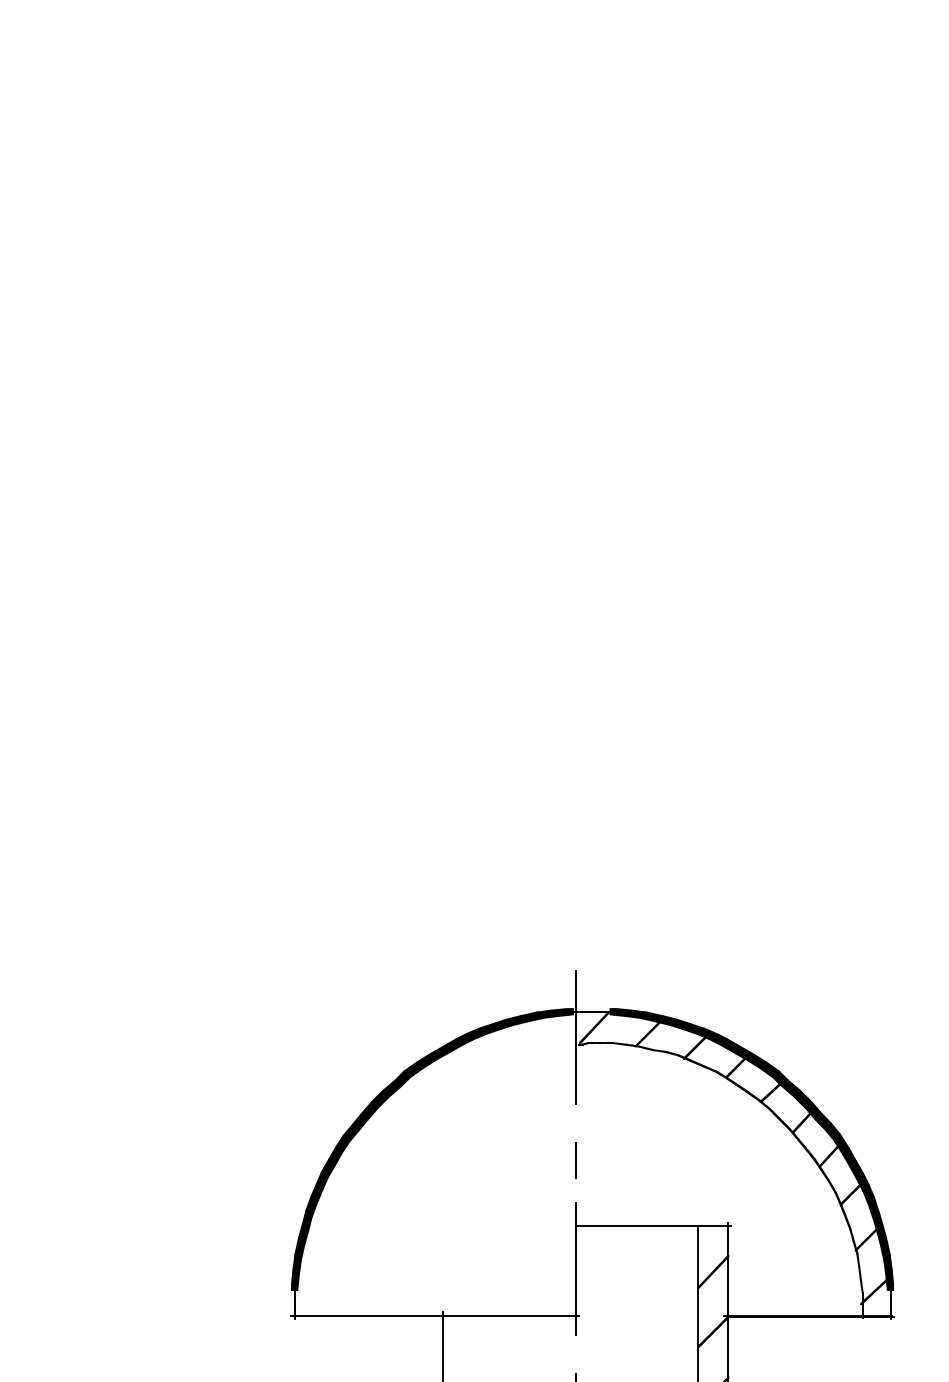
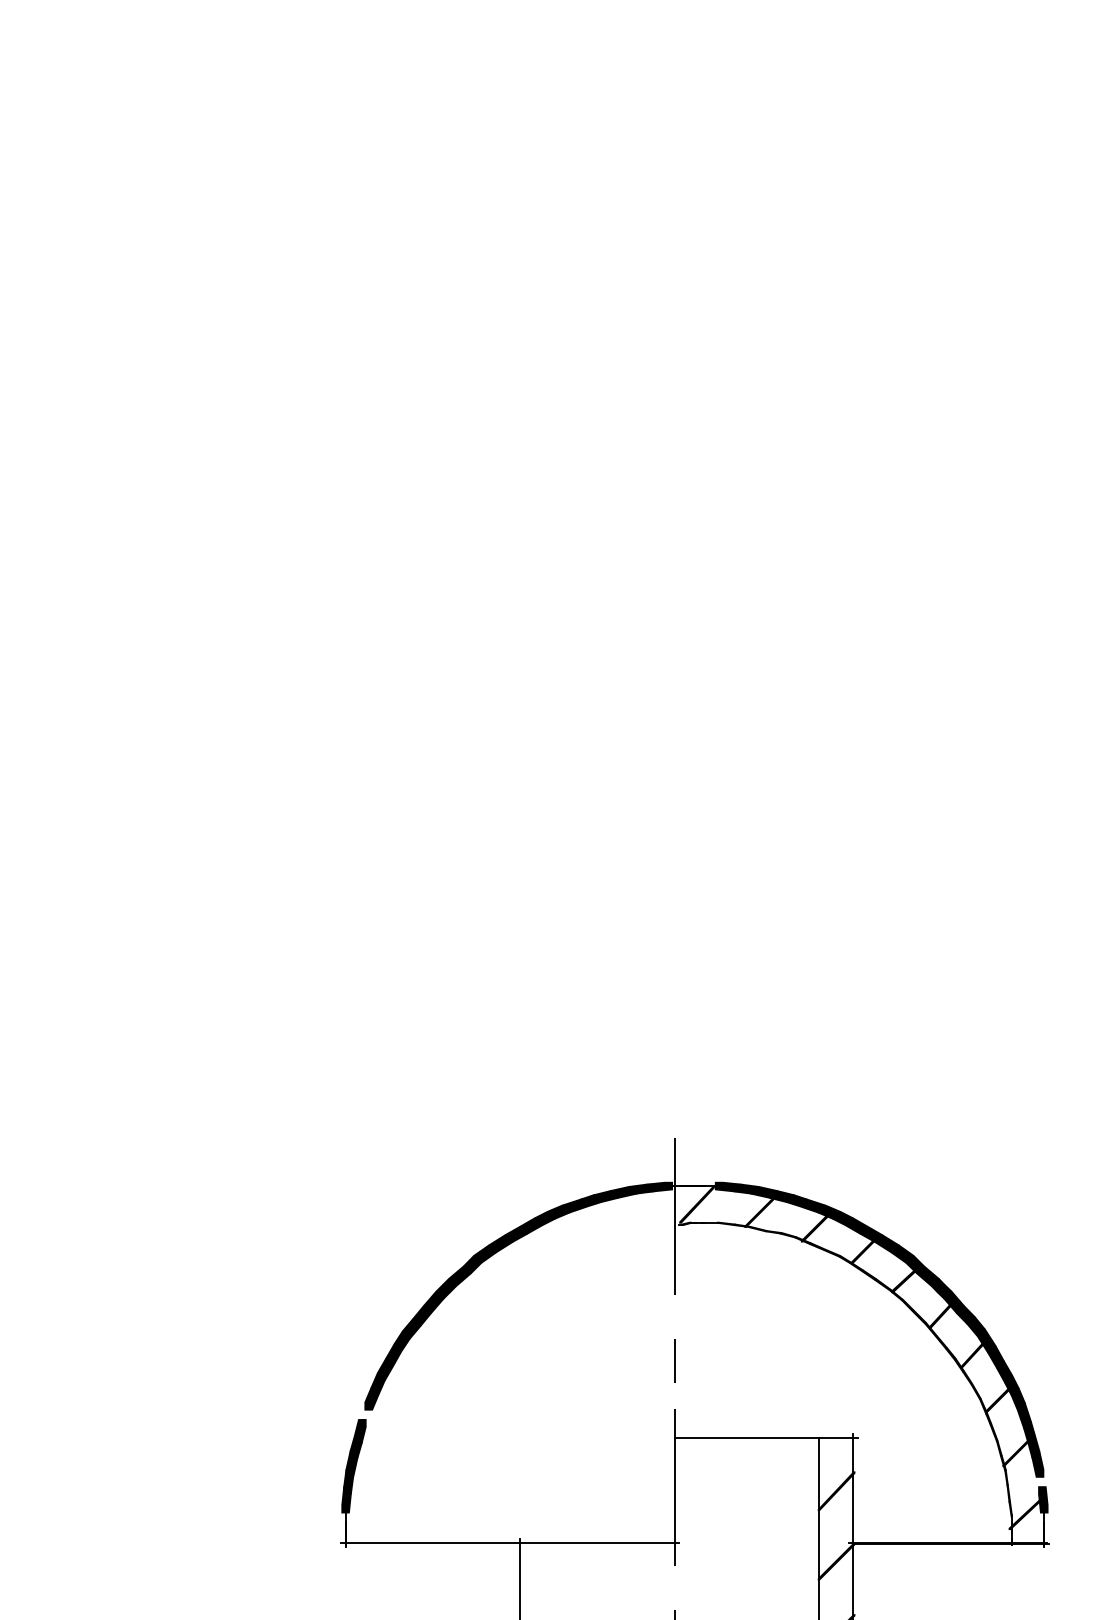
fill: (311, 1206) -> (365, 1414), removed
fill: (887, 1263) -> (1040, 1481), removed

